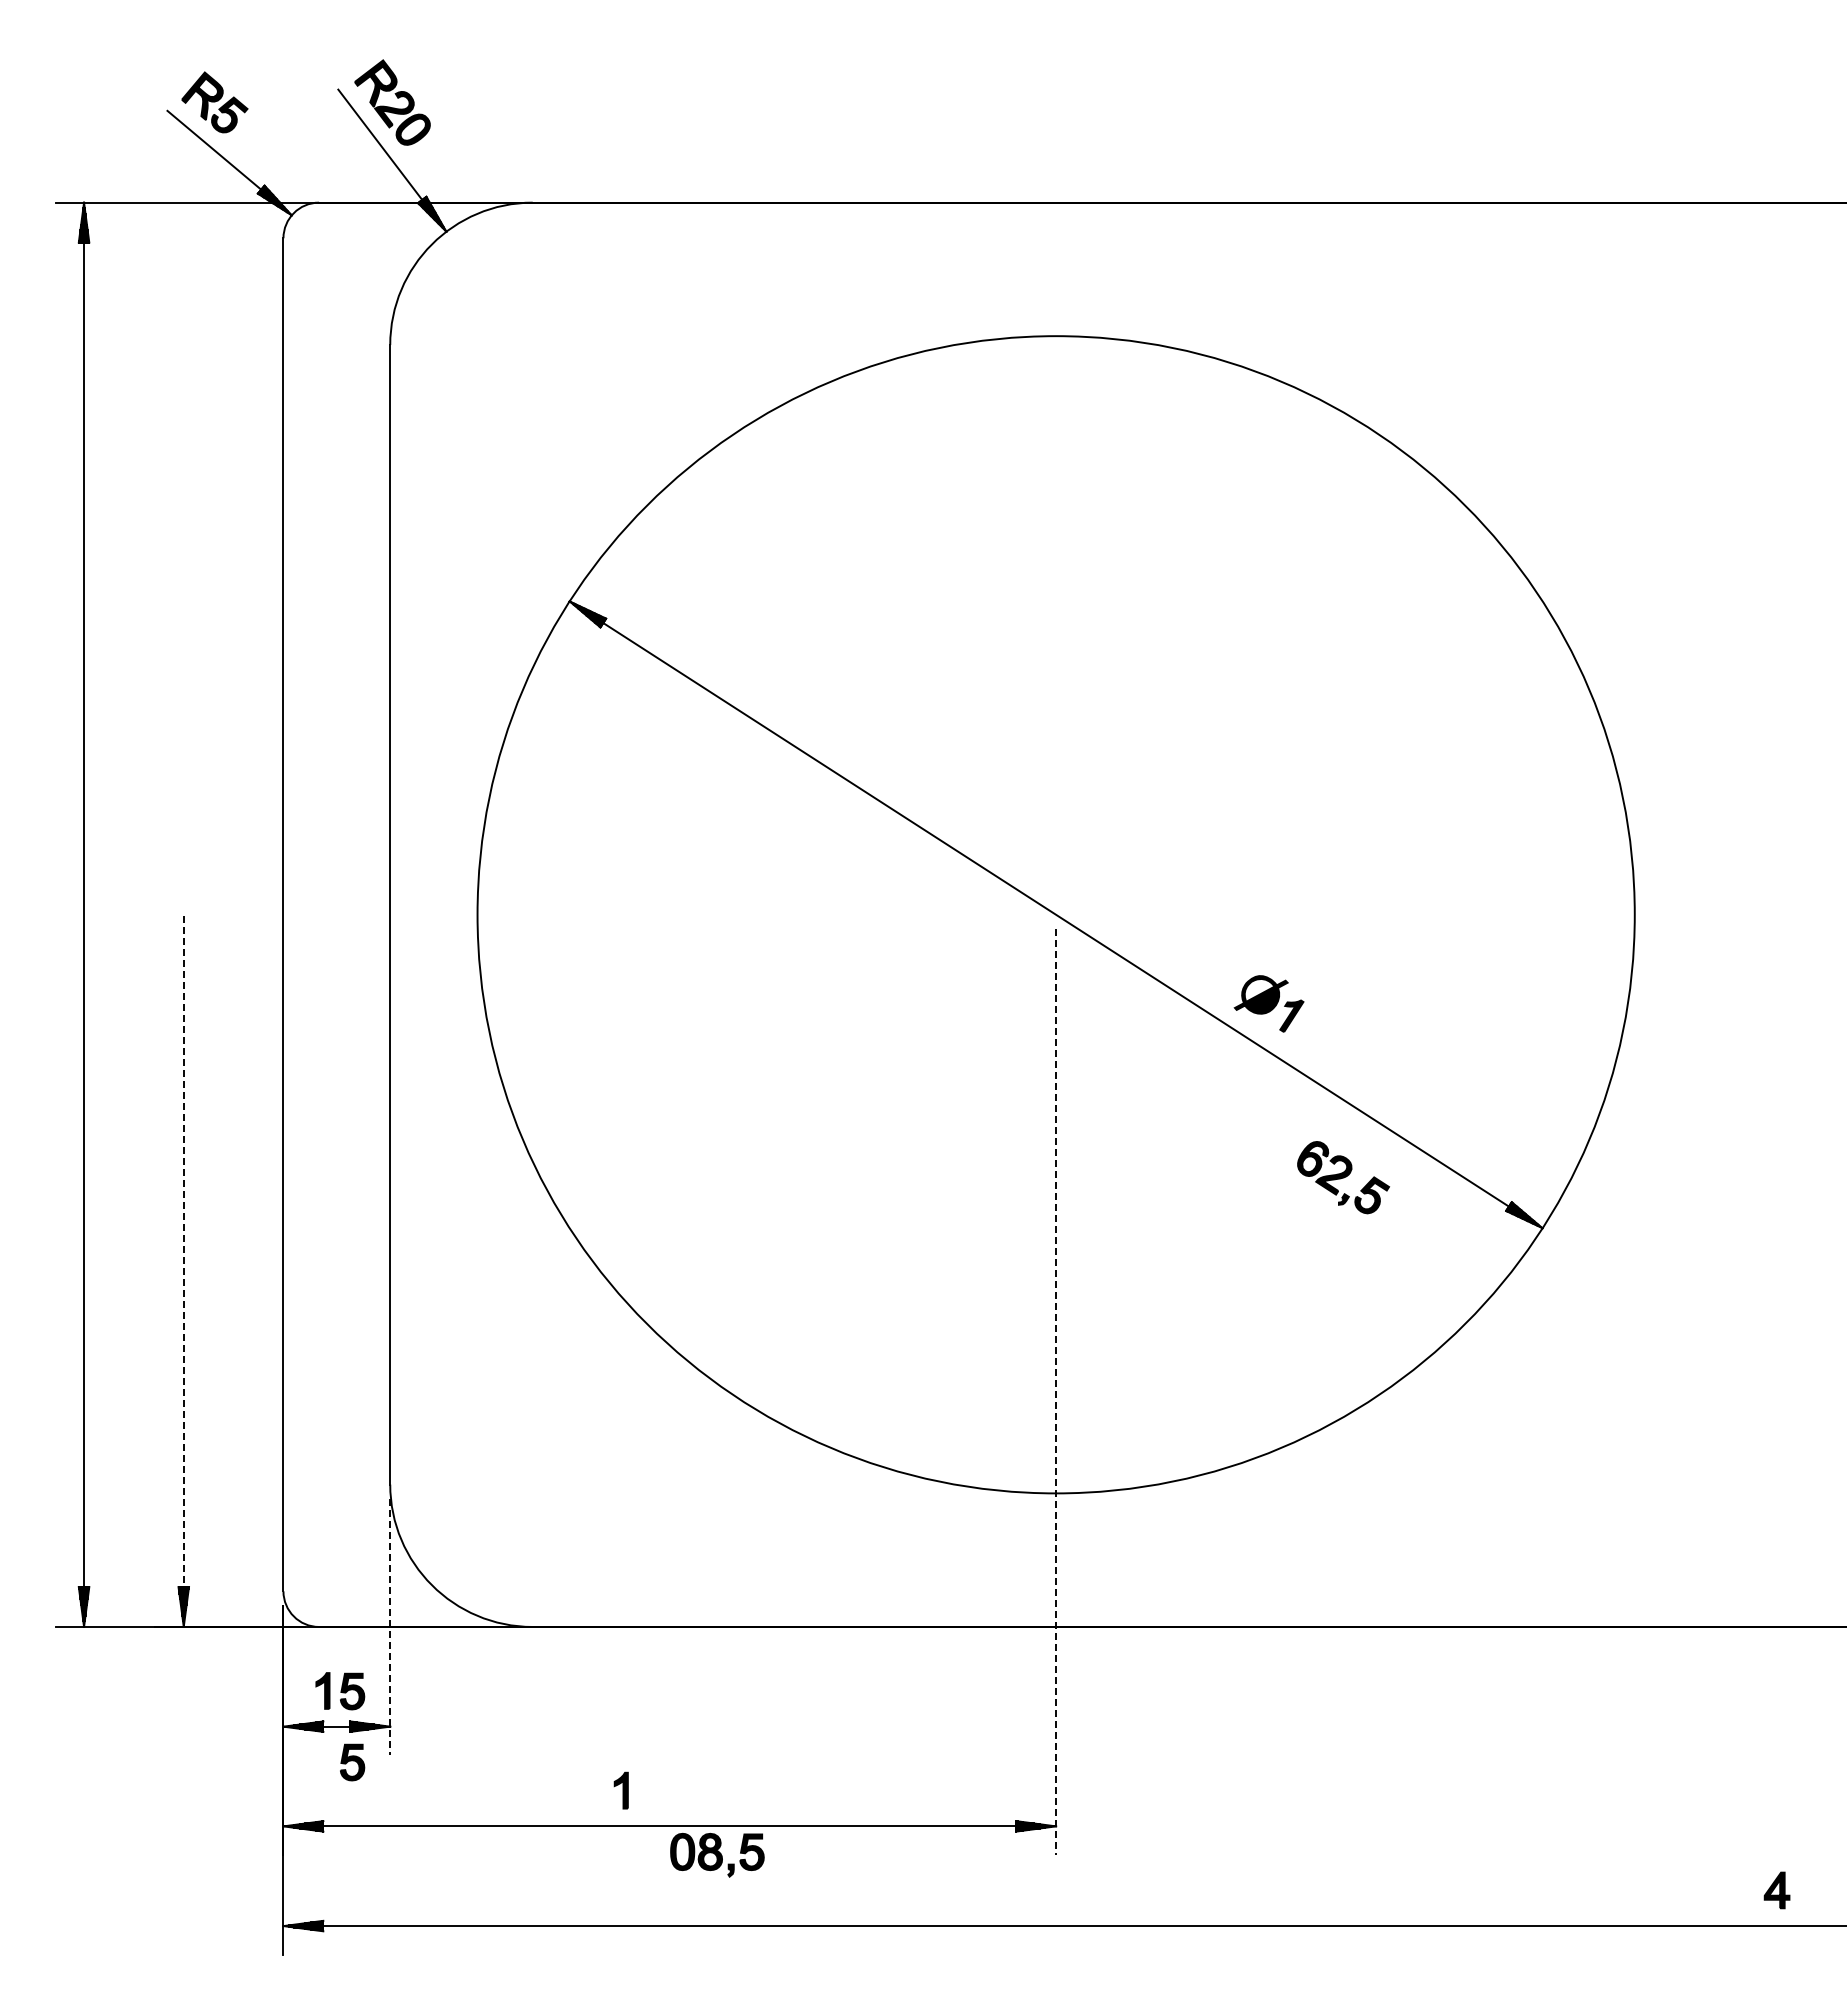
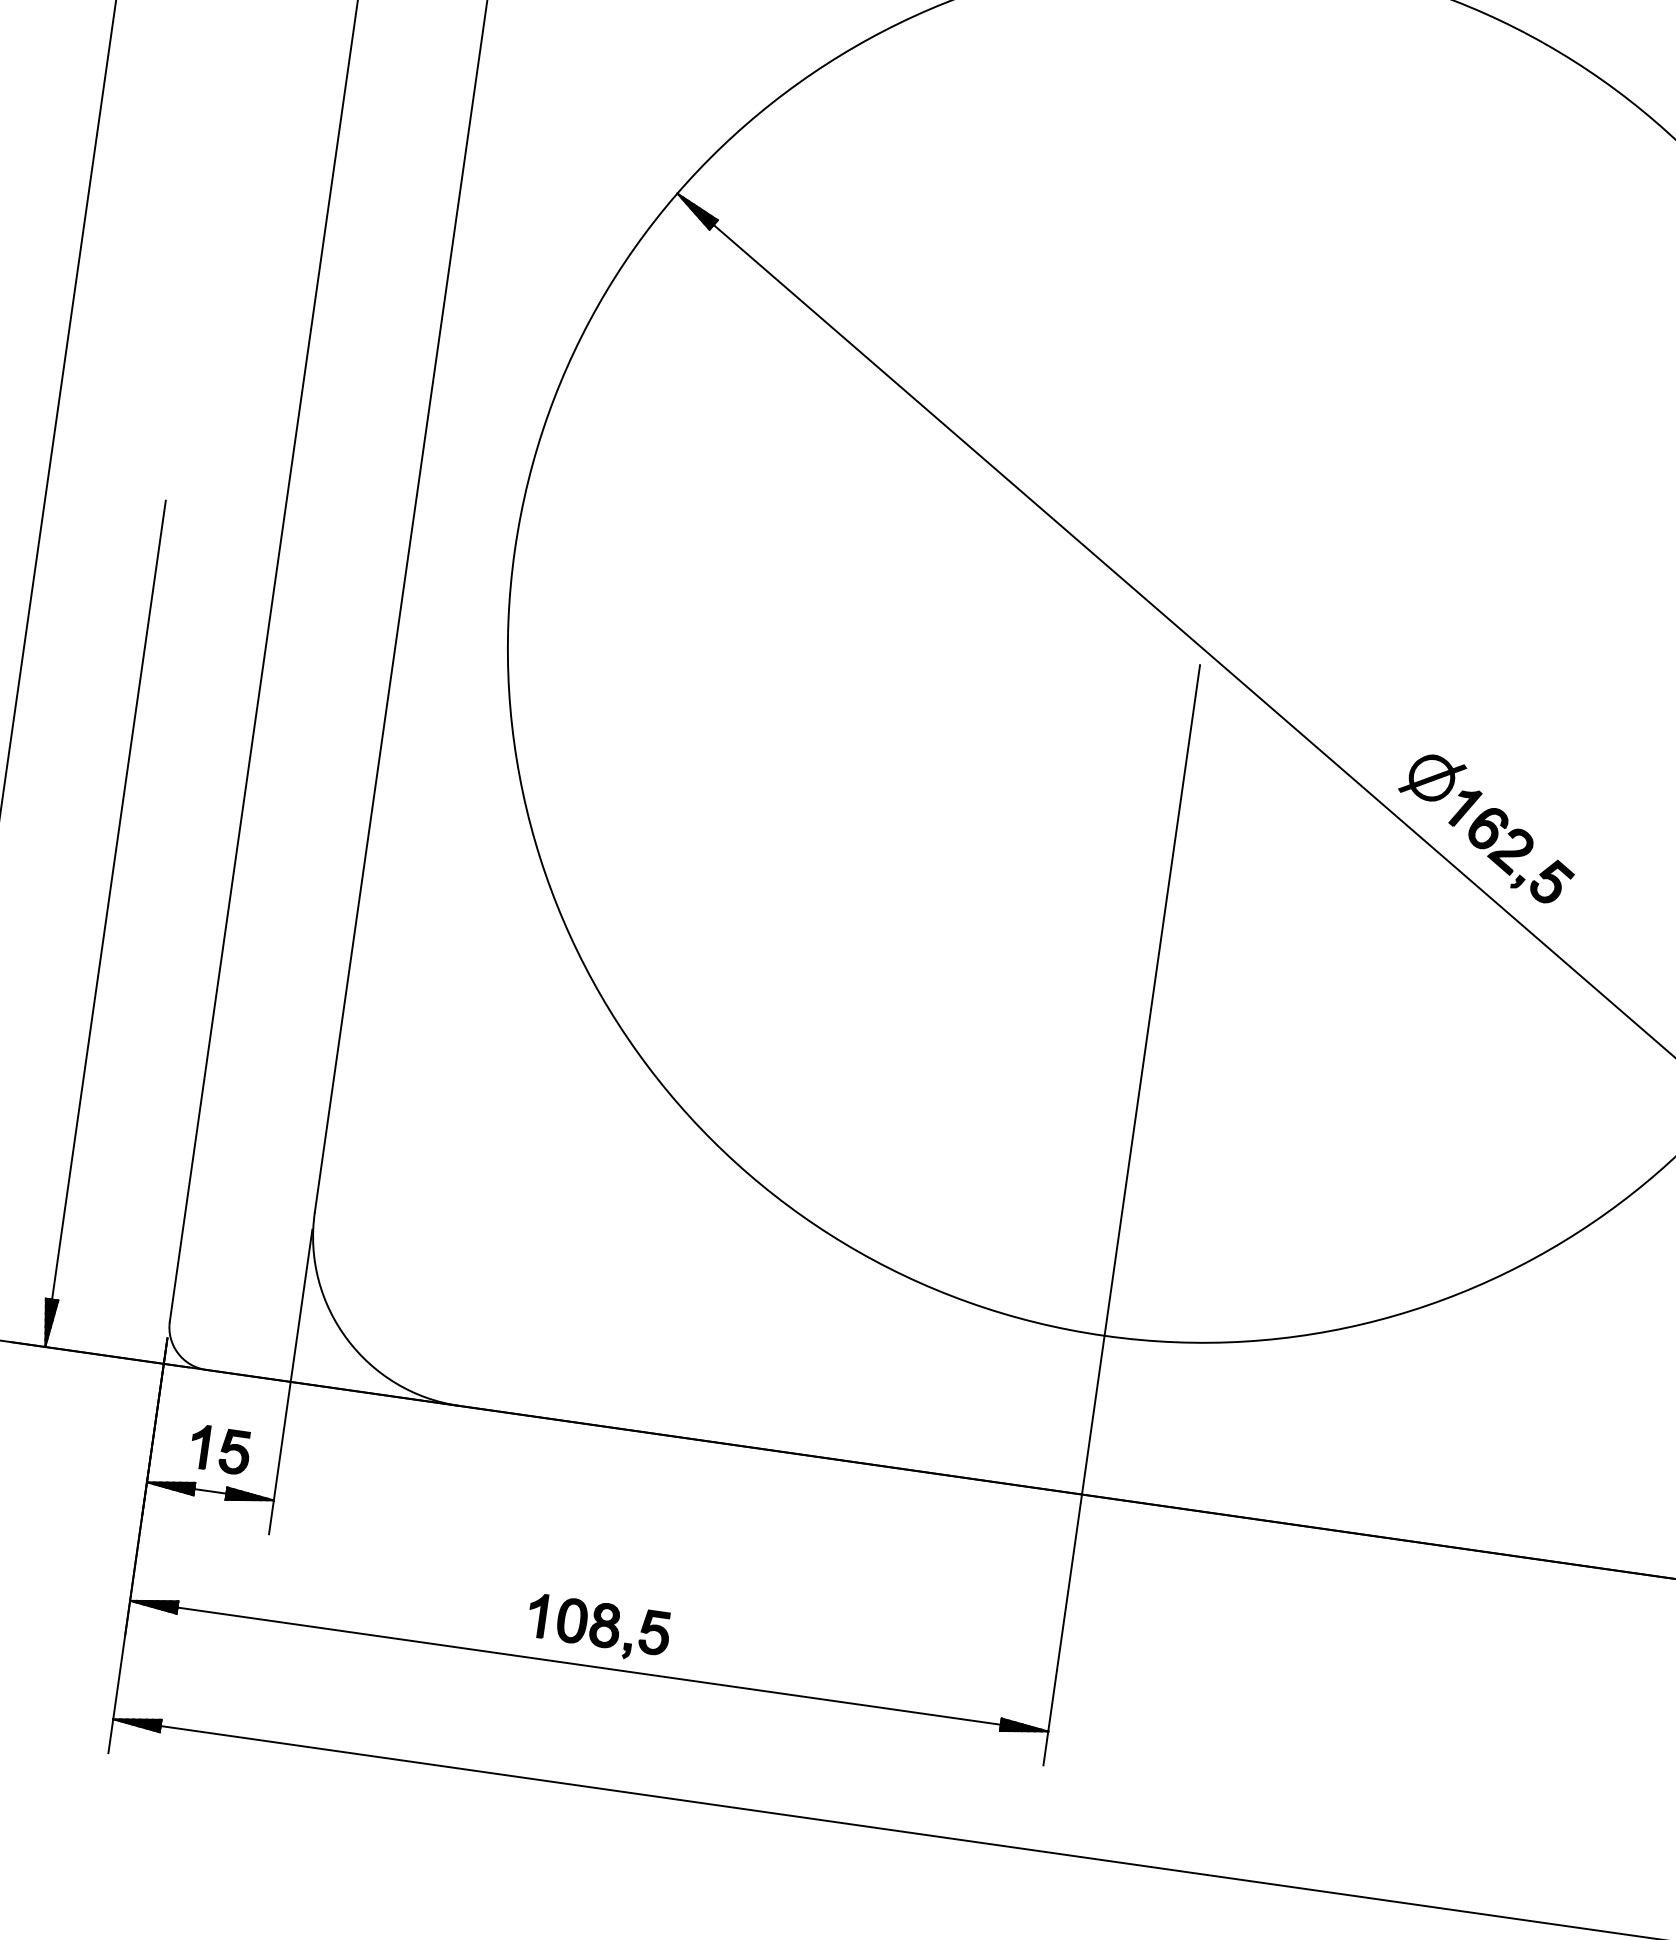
part: (1343, 1177) -> (1521, 855), moved
line: (183, 1270) -> (105, 923), dashed -> solid
line: (1056, 1391) -> (1122, 1214), dashed -> solid
line: (390, 1627) -> (290, 1382), dashed -> solid
part: (352, 1762) -> (222, 1536), removed
part: (717, 1854) -> (613, 1629), moved

